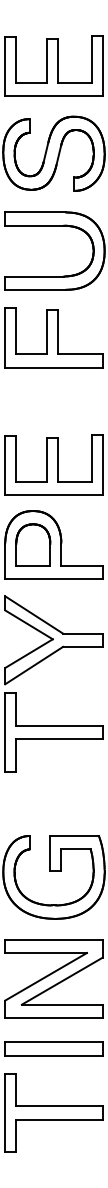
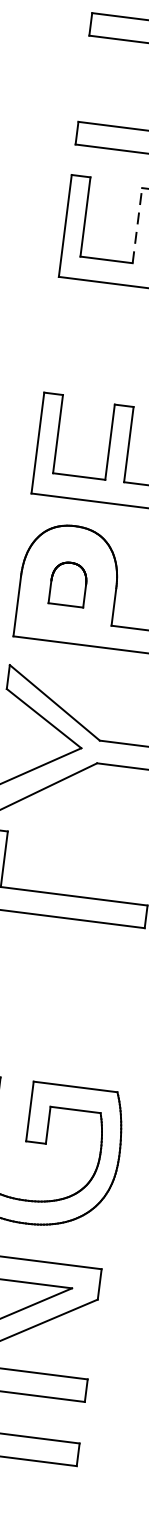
line: (47, 331) -> (138, 224), solid -> dashed
part: (33, 544) -> (68, 583), size x0.6

